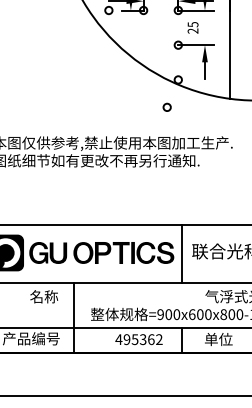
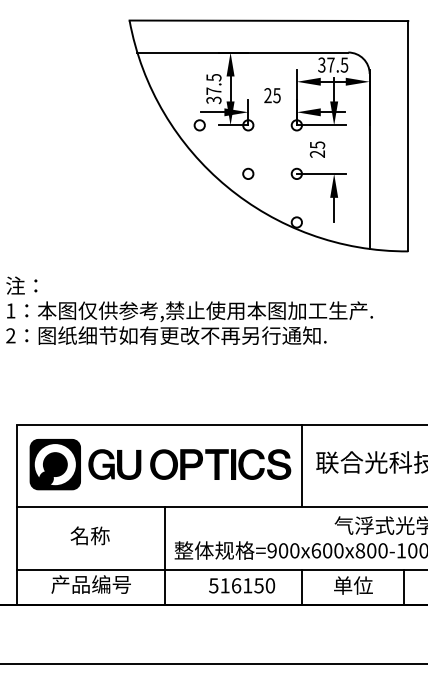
circle: (167, 107) -> (248, 173), moved
text: (43, 296) -> (89, 535), moved
line: (73, 317) -> (165, 555), moved
text: (138, 339) -> (241, 585), 495362 -> 516150

